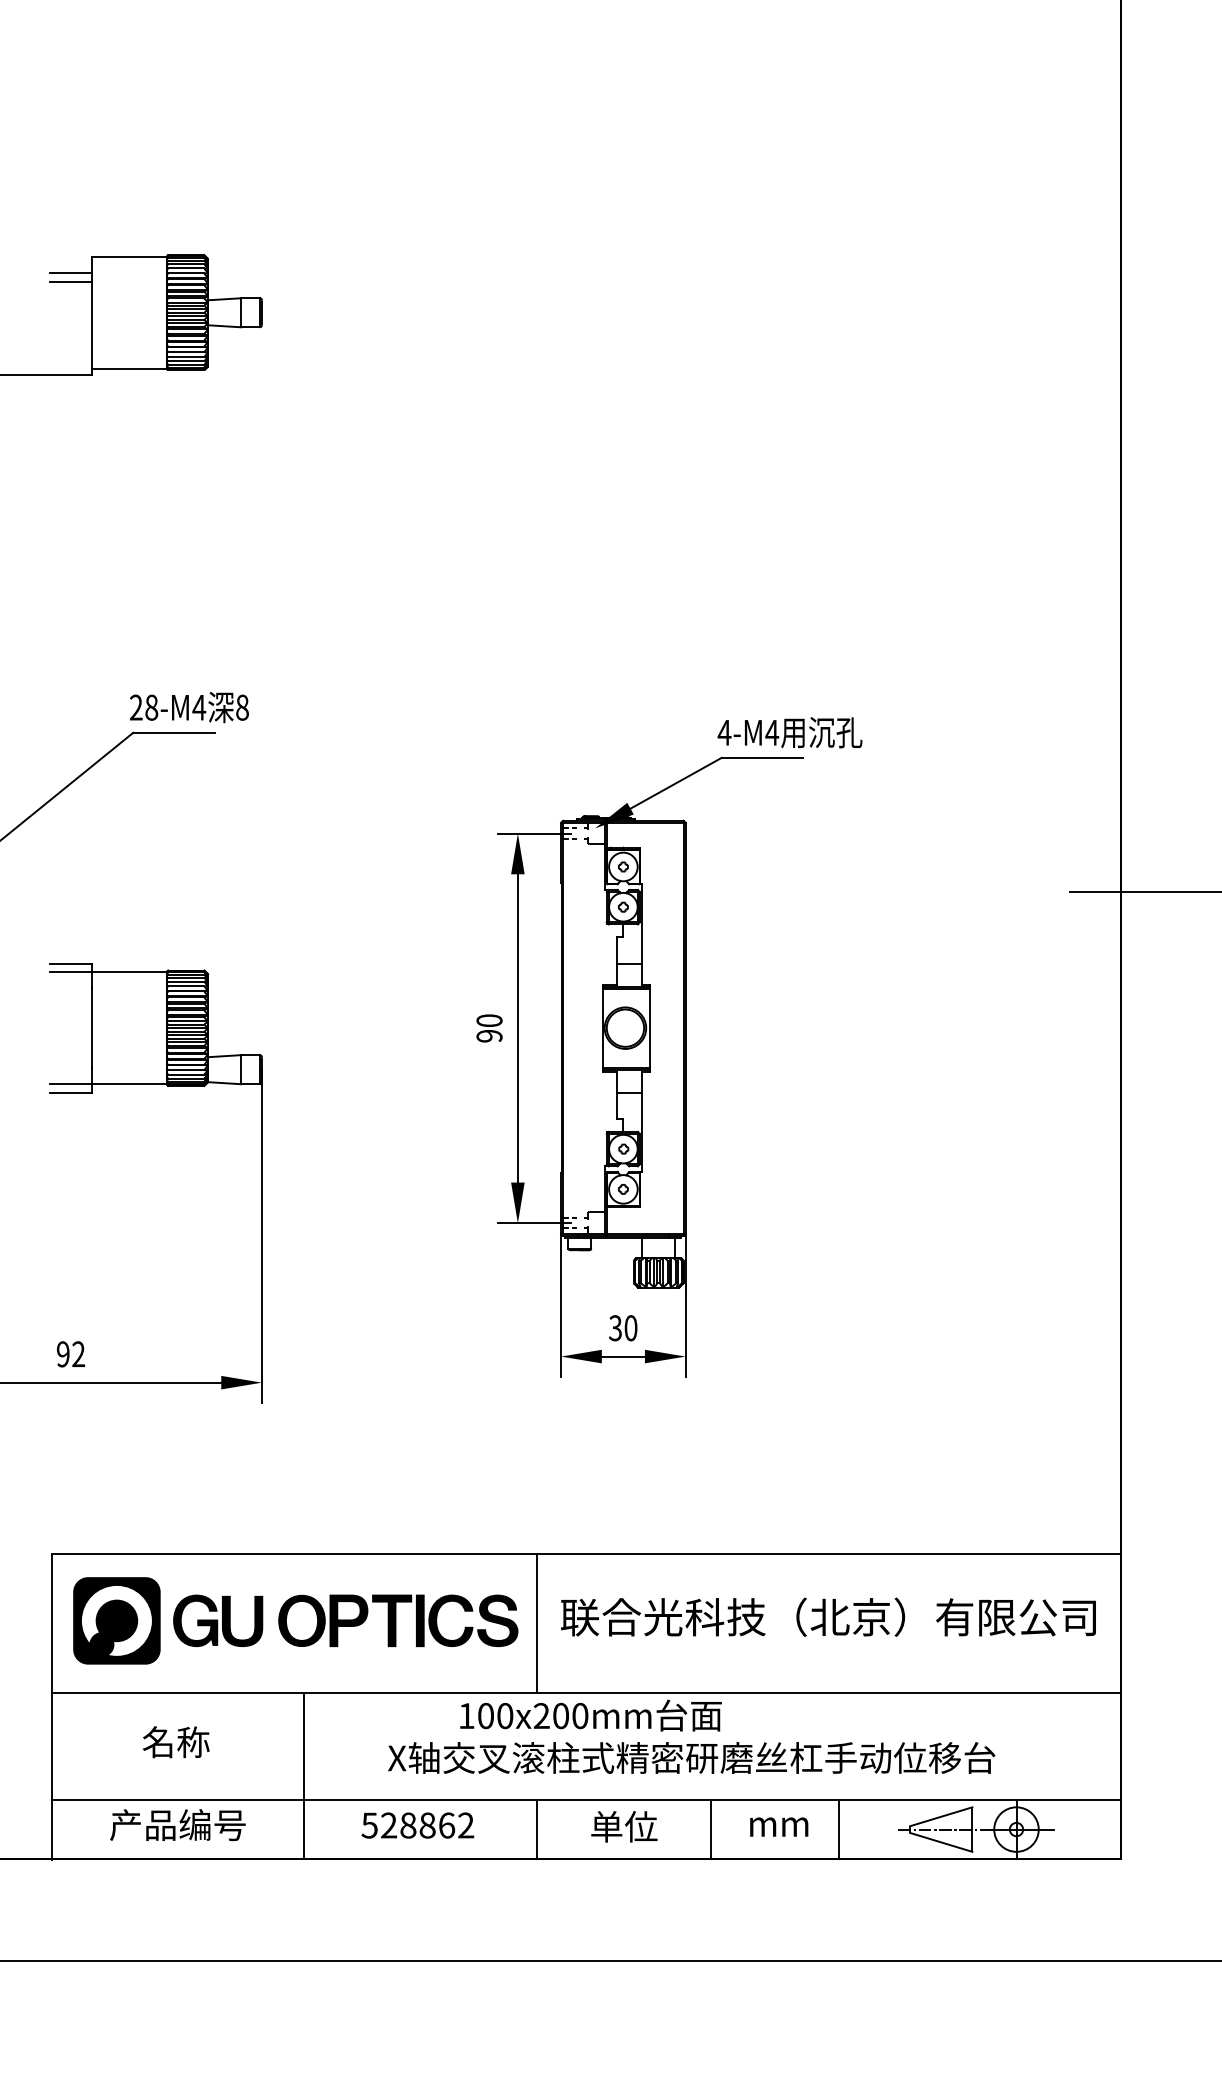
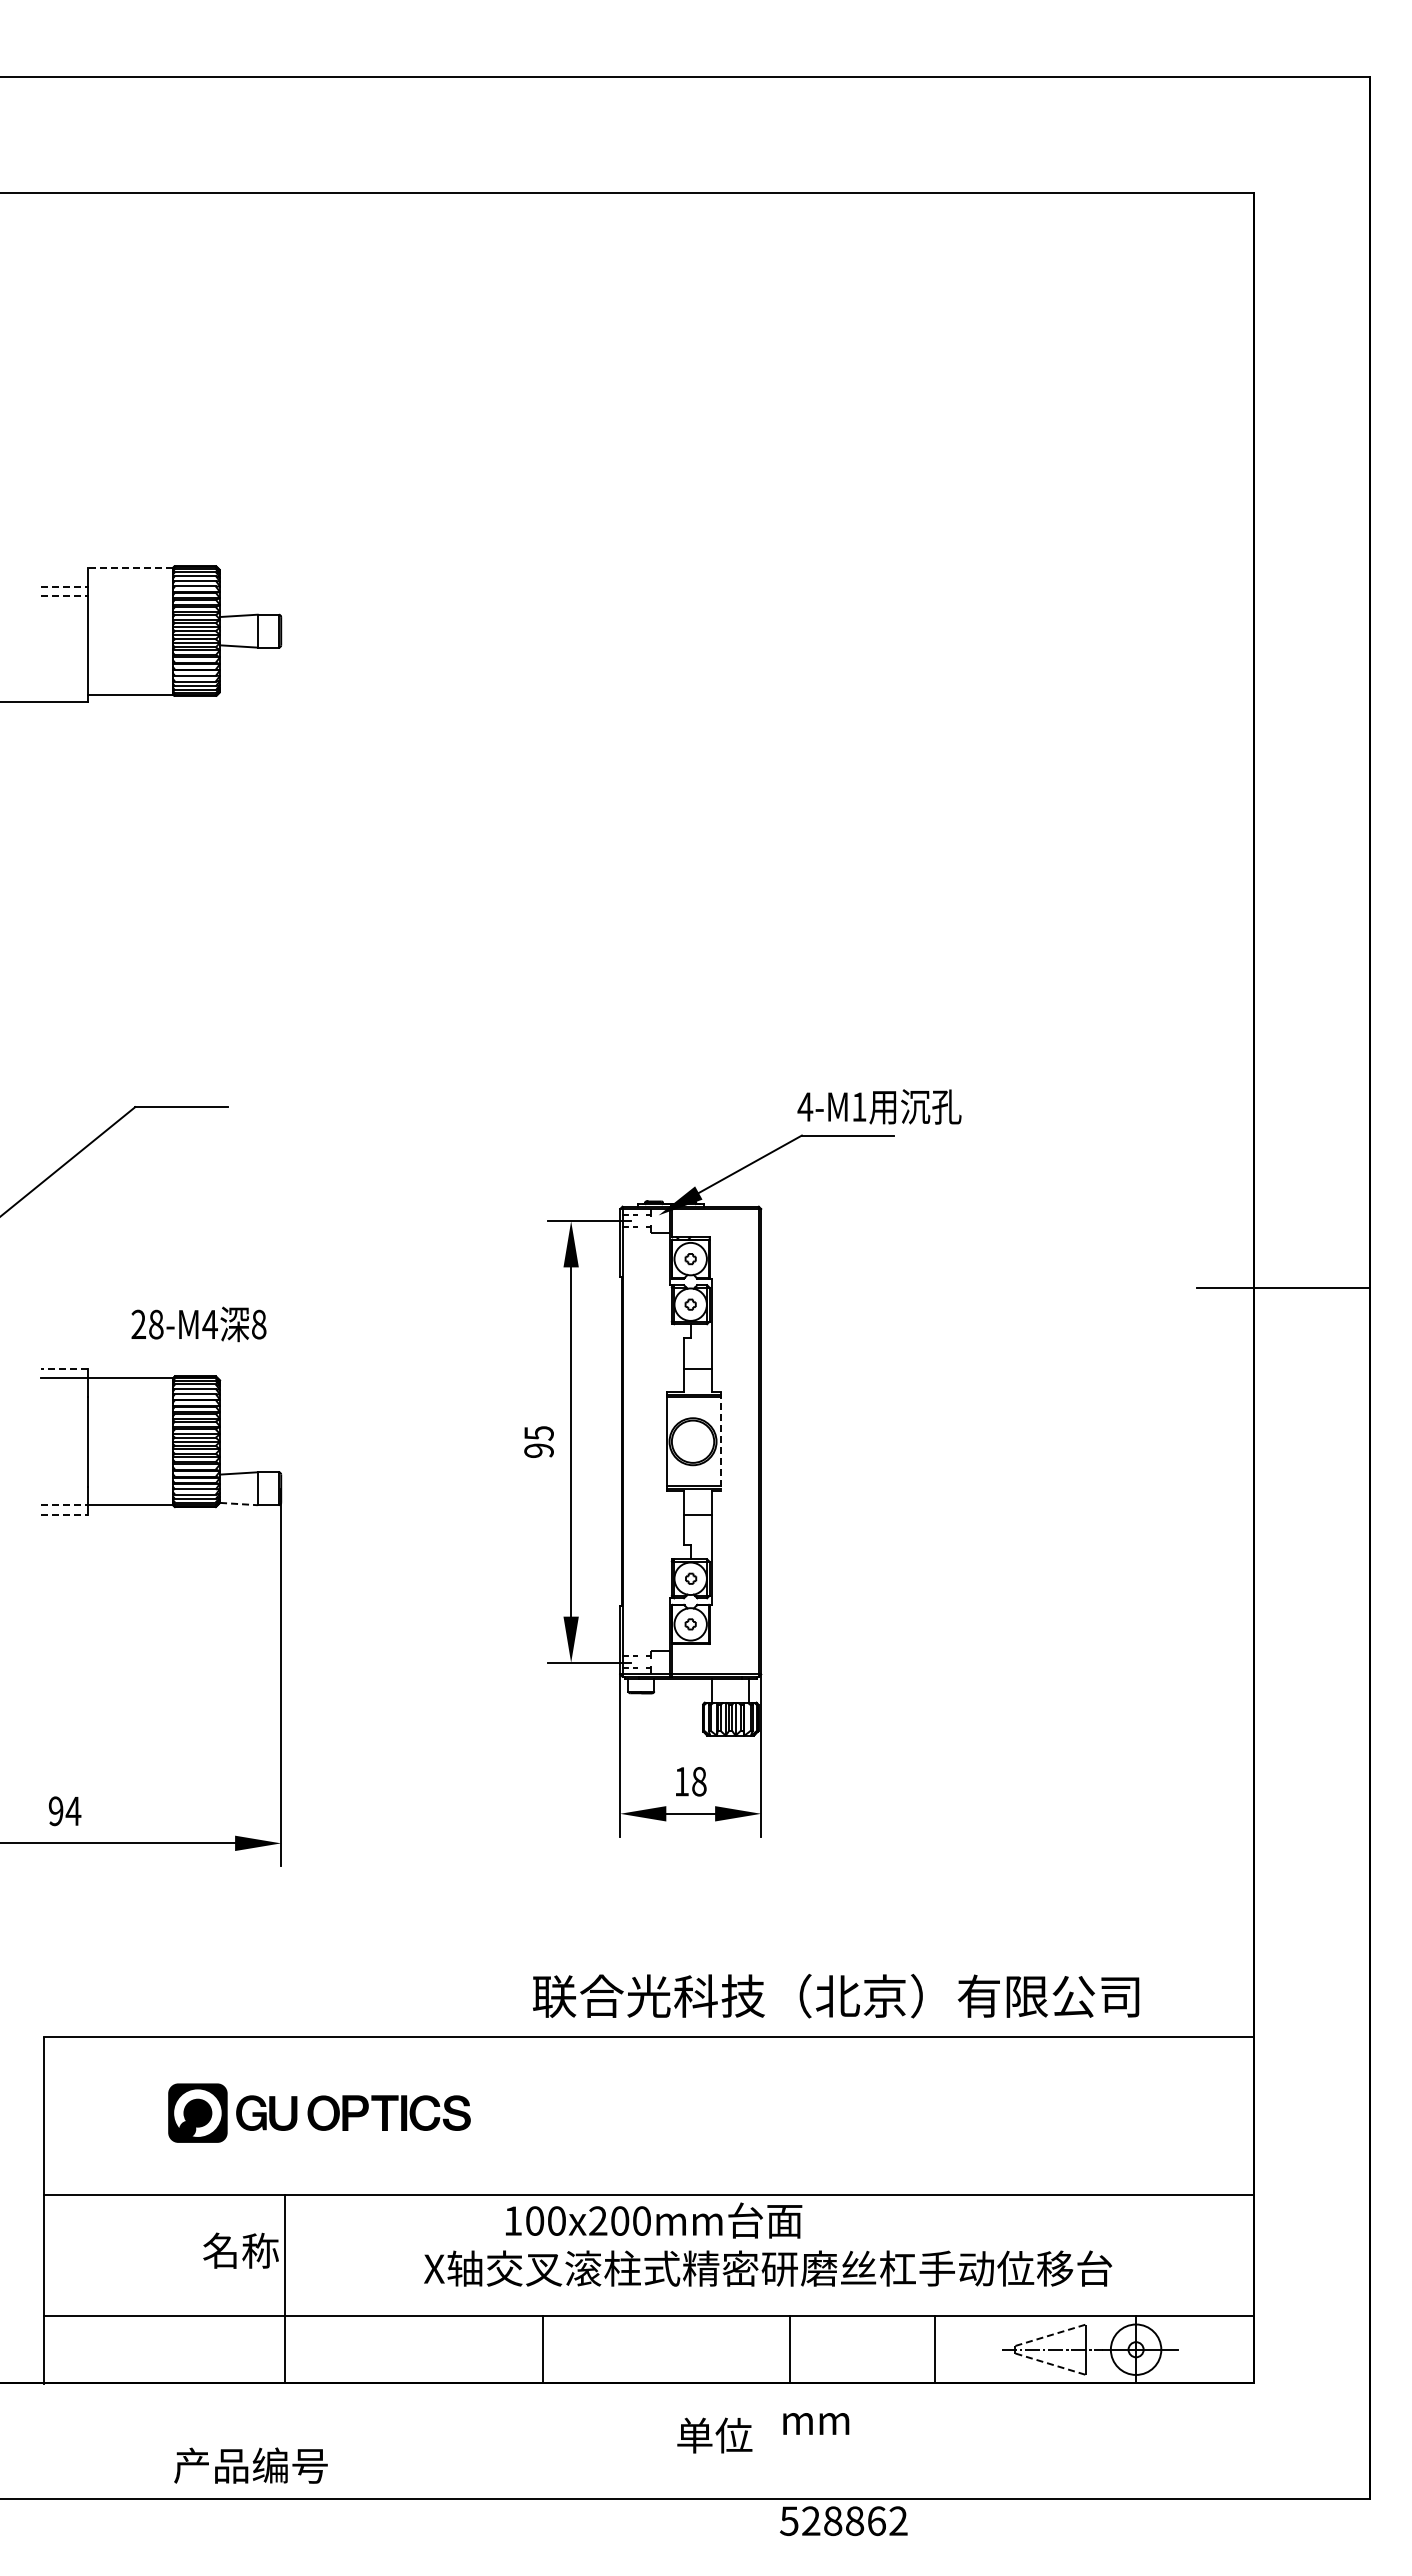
line: (128, 256) -> (130, 567), solid -> dashed
line: (70, 273) -> (64, 586), solid -> dashed
line: (70, 281) -> (64, 595), solid -> dashed
text: (188, 707) -> (198, 1324), moved
text: (772, 732) -> (859, 1106), 4-M4 -> 4-M1
line: (70, 963) -> (64, 1368), solid -> dashed
text: (489, 1020) -> (538, 1433), 90 -> 95
line: (650, 1028) -> (721, 1442), solid -> dashed
line: (224, 1083) -> (238, 1504), solid -> dashed
line: (70, 1084) -> (64, 1505), solid -> dashed
line: (70, 1092) -> (64, 1514), solid -> dashed
text: (623, 1328) -> (690, 1781), 30 -> 18
text: (78, 1353) -> (73, 1810), 92 -> 94
text: (828, 1617) -> (836, 1996), moved
part: (295, 1620) -> (319, 2112), size x0.6
line: (536, 1622) -> (592, 2115), removed
text: (175, 1742) -> (240, 2250), moved
line: (304, 1776) -> (285, 2289), moved
line: (940, 1817) -> (1050, 2335), solid -> dashed
text: (177, 1824) -> (250, 2465), moved
text: (417, 1824) -> (843, 2520), moved
text: (624, 1826) -> (714, 2435), moved
text: (779, 1826) -> (816, 2423), moved
line: (536, 1829) -> (542, 2349), moved
line: (940, 1842) -> (1050, 2364), solid -> dashed

